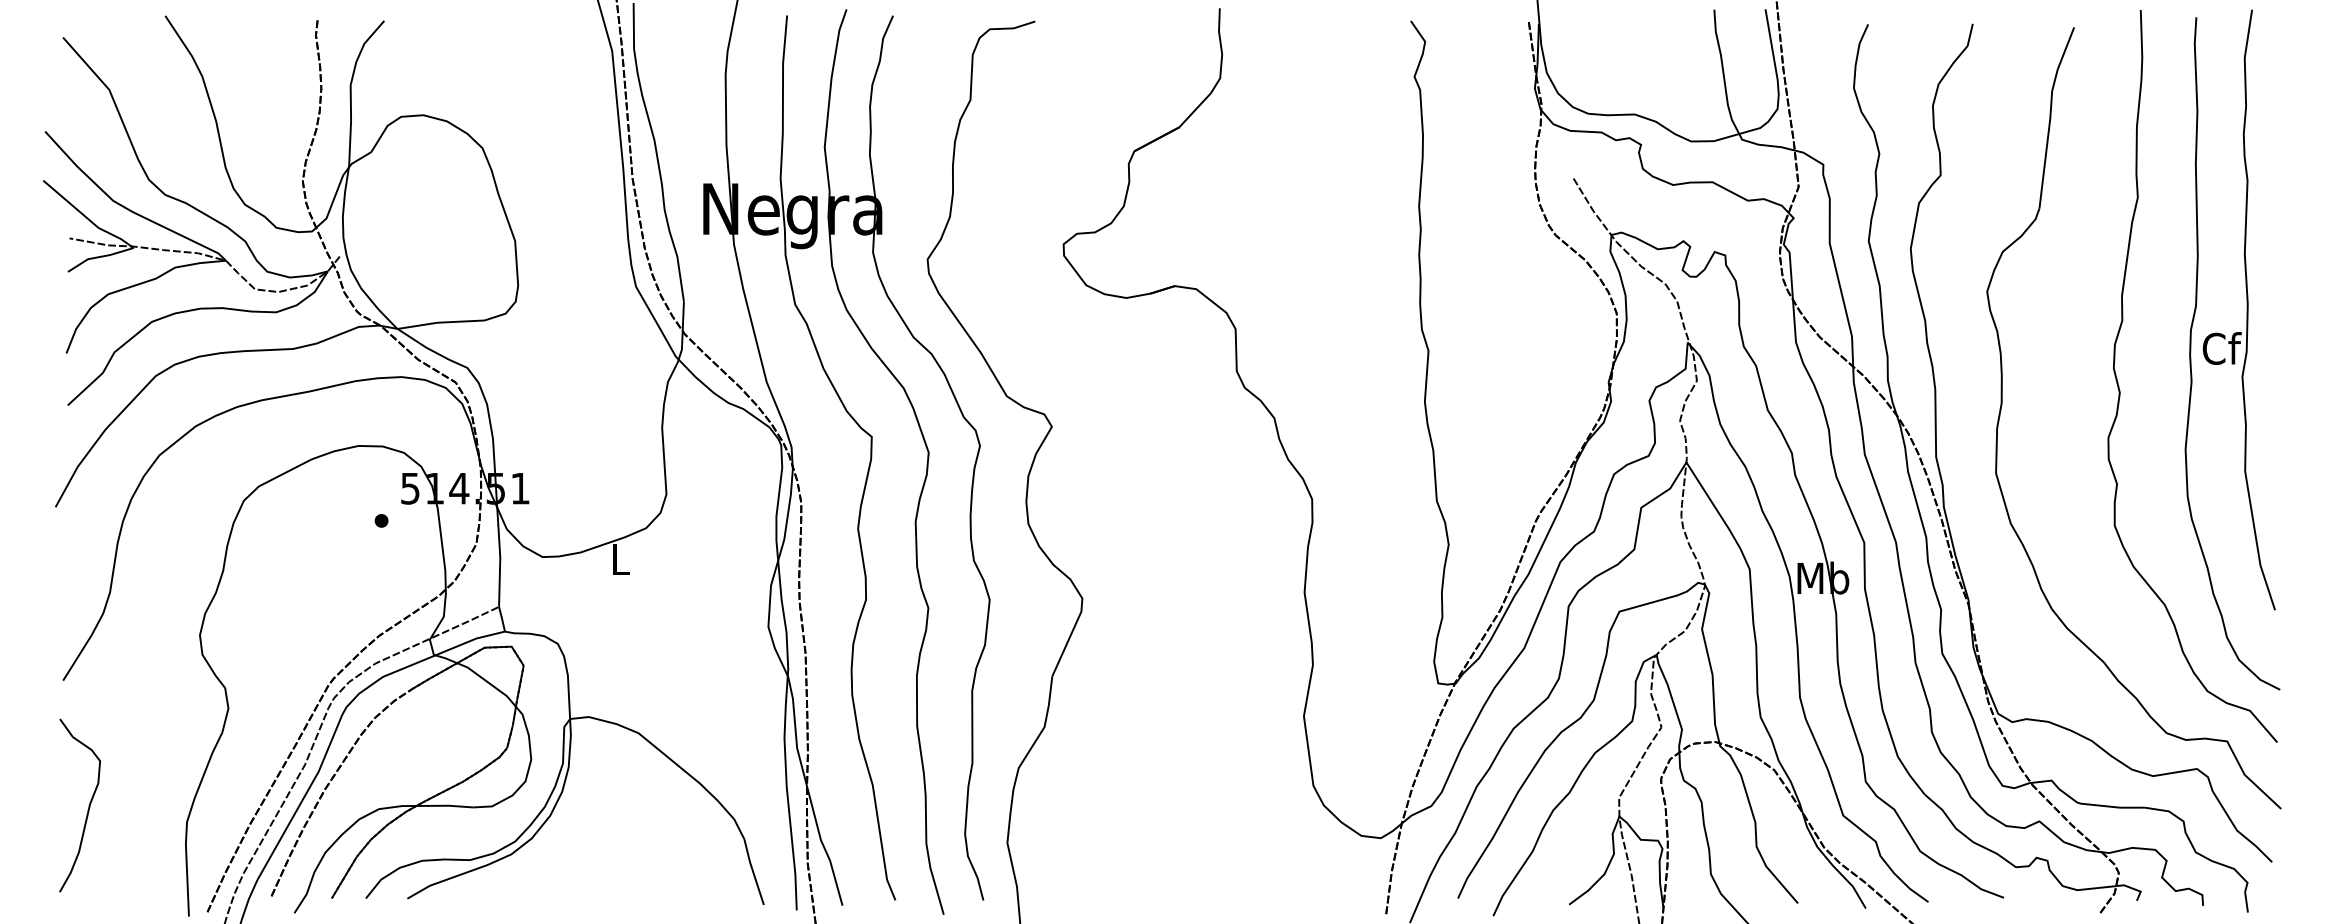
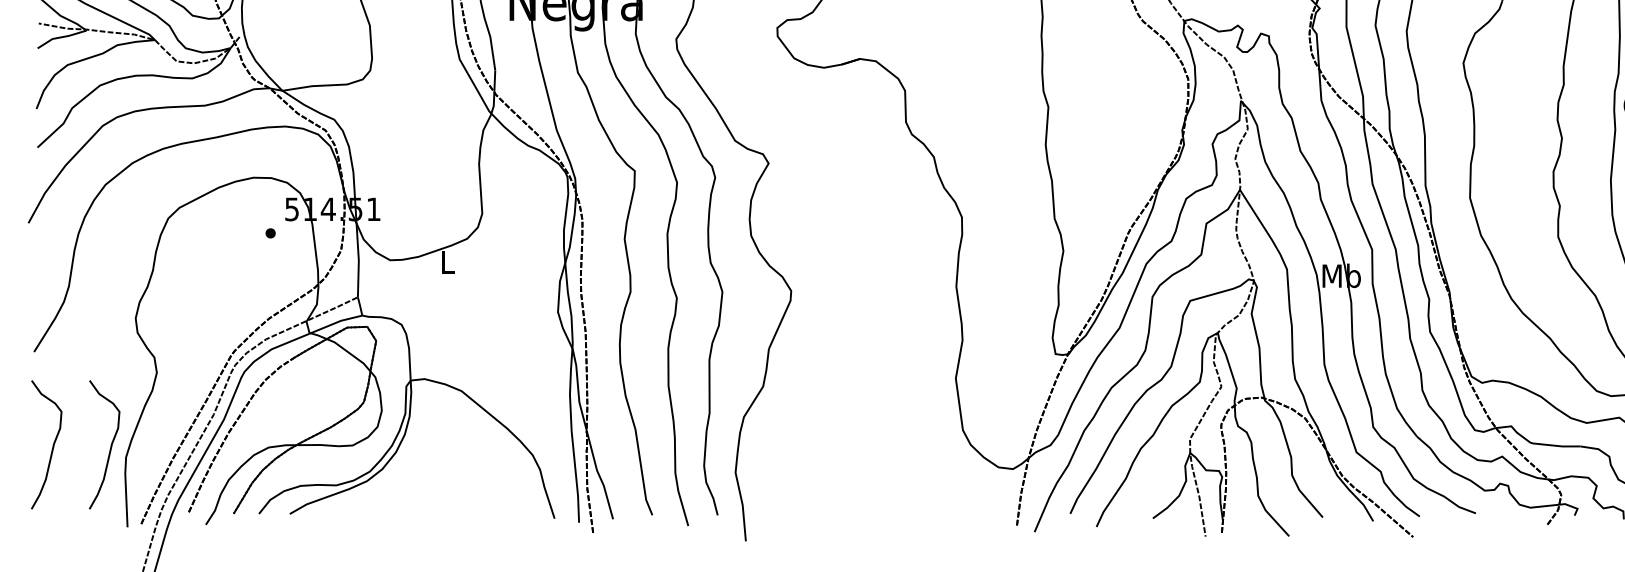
curve: (165, 809) -> (110, 447), added

